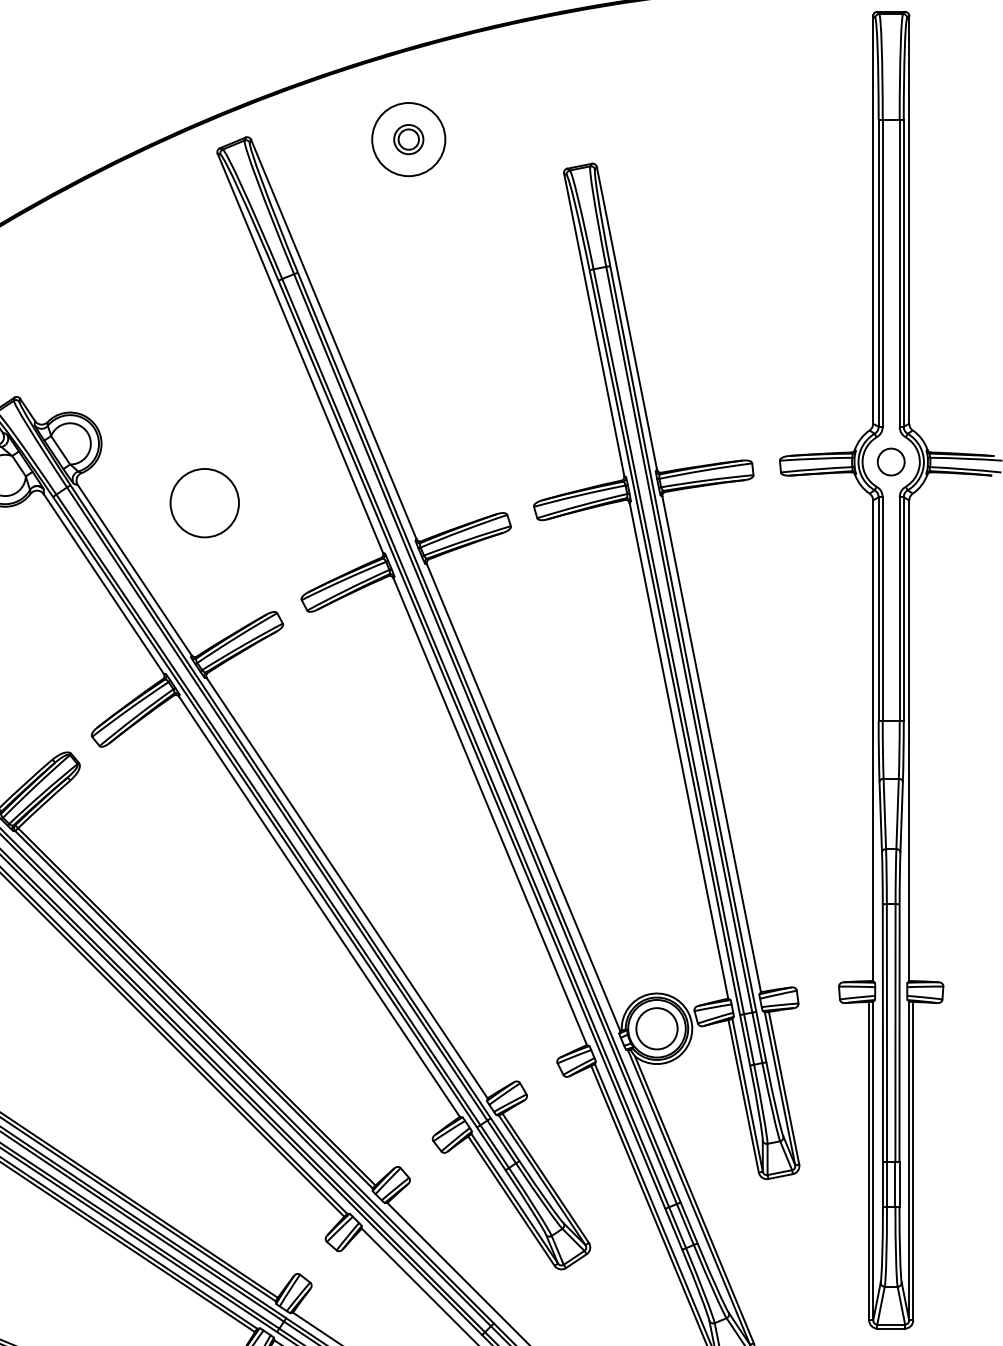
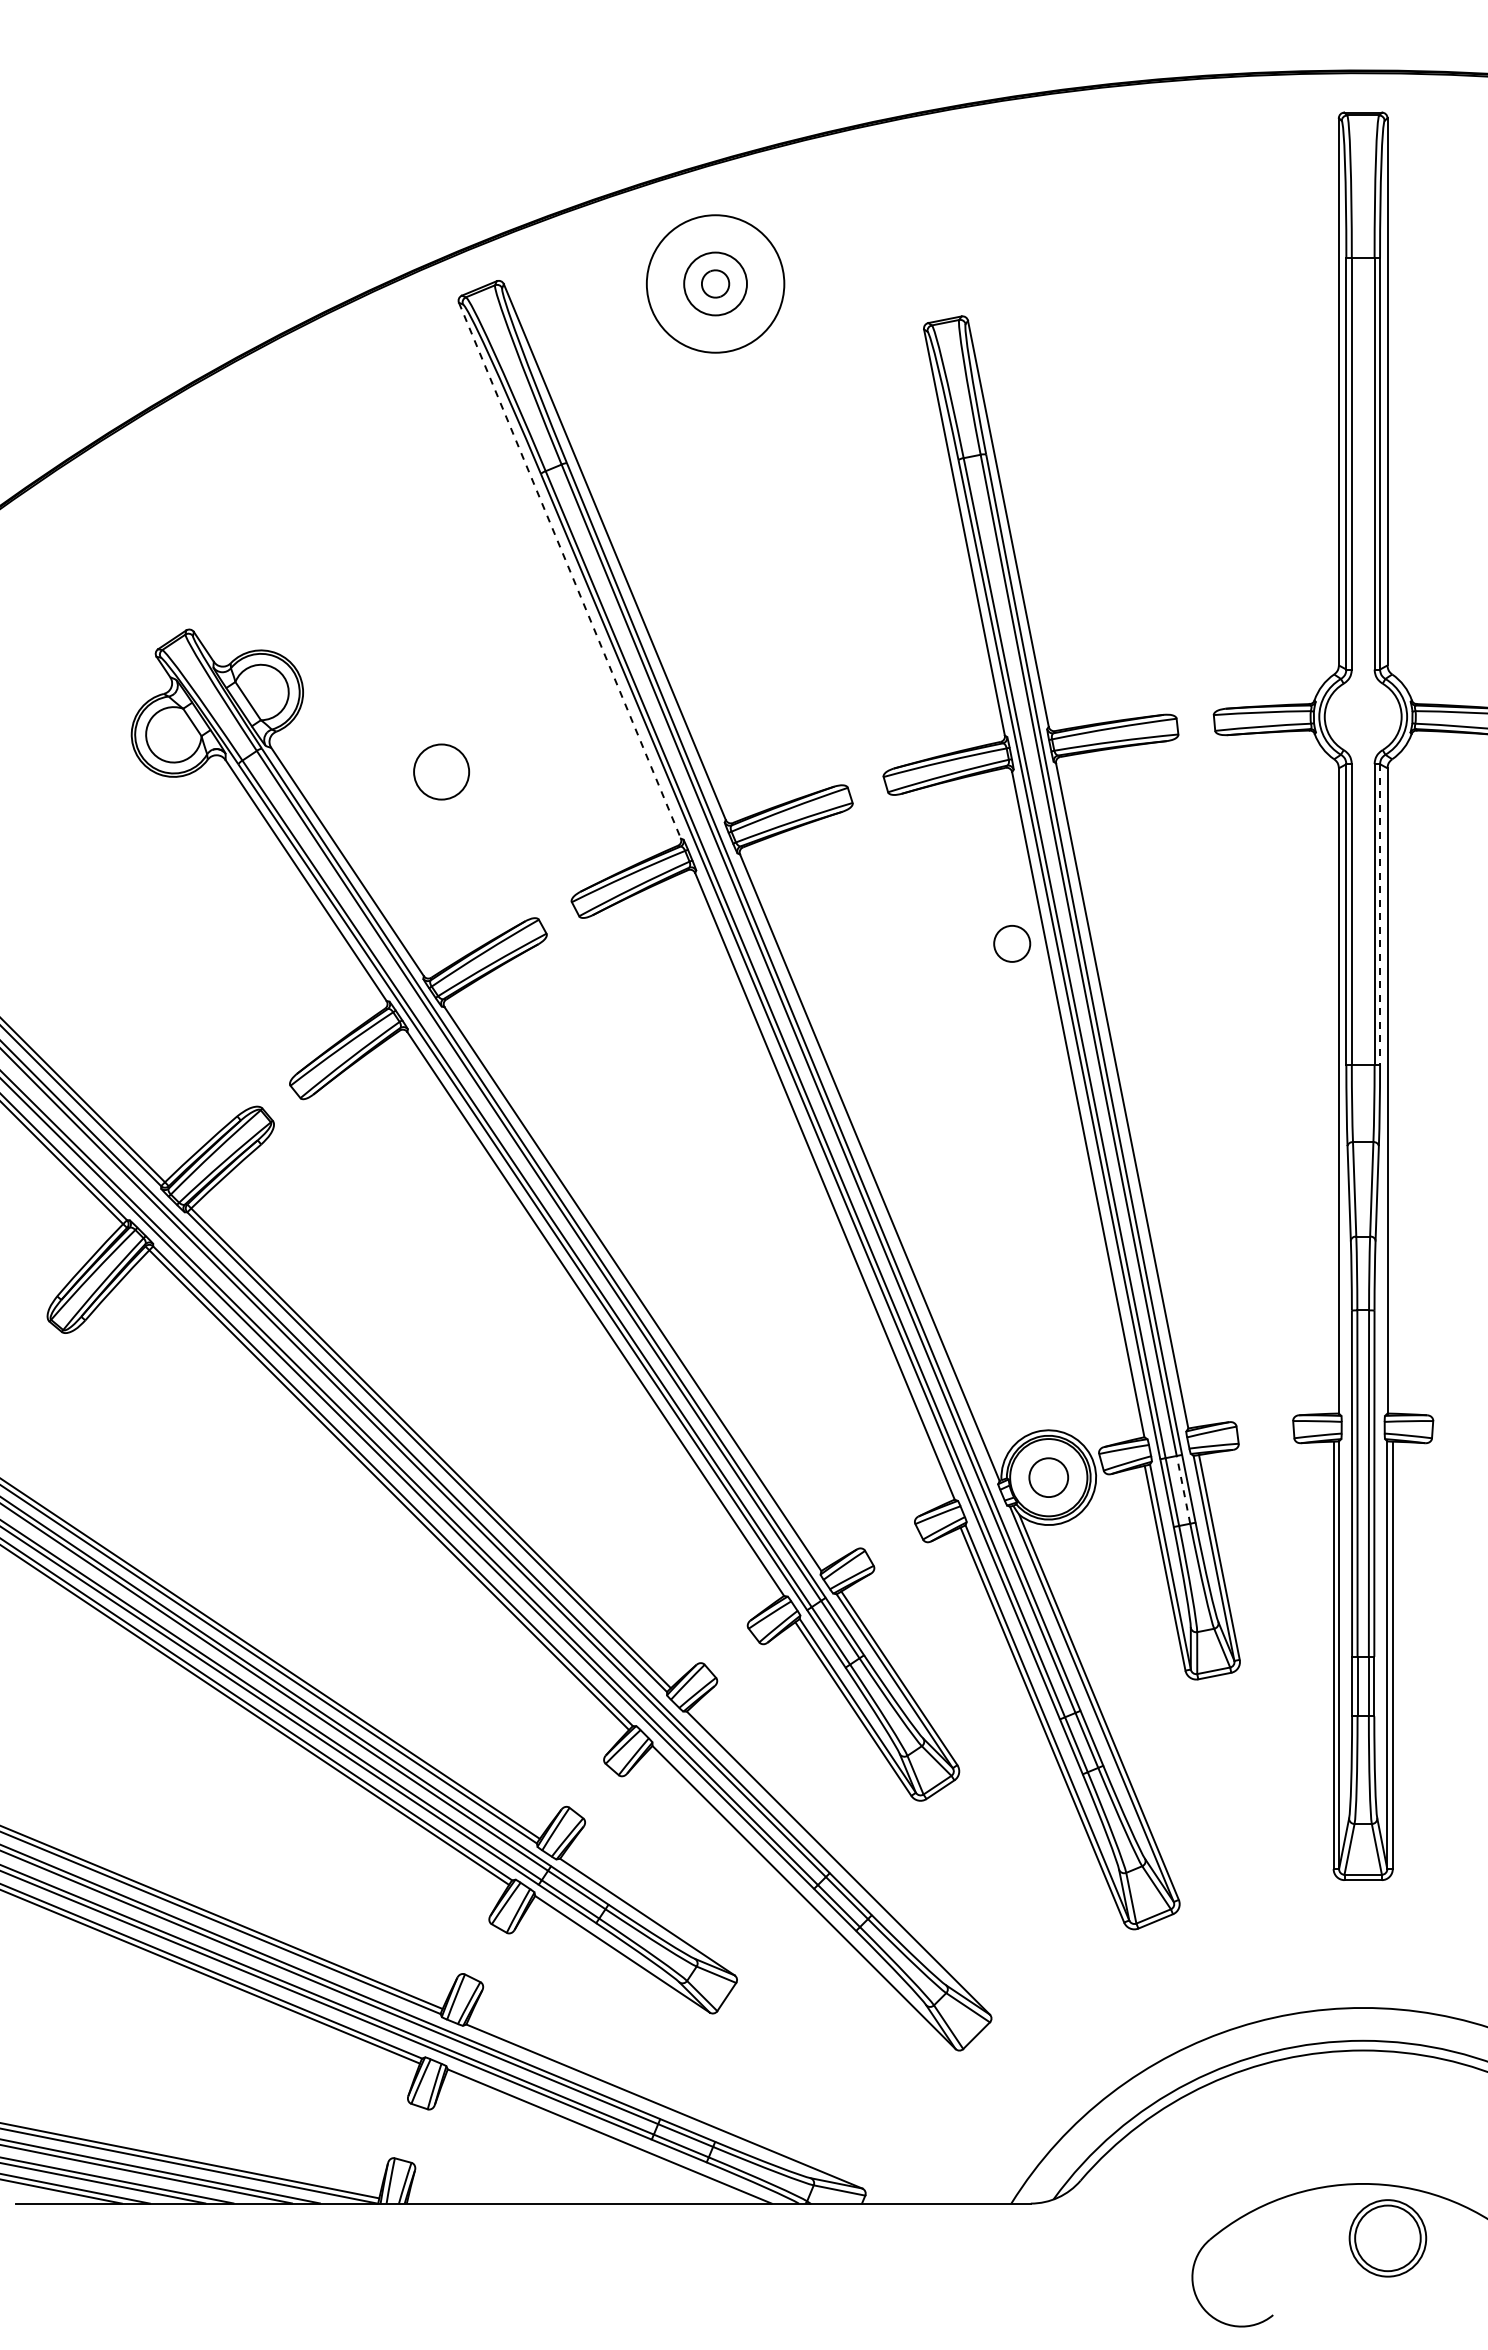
circle: (408, 139) -> (715, 283), size x1.4
circle: (408, 139) -> (715, 283), size x1.6
line: (299, 353) -> (569, 570), solid -> dashed
circle: (891, 461) -> (1012, 943), moved
circle: (204, 502) -> (441, 771), size x0.6
line: (904, 610) -> (1380, 915), solid -> dashed
circle: (656, 1028) -> (1048, 1477), size x0.7
line: (757, 1037) -> (1183, 1489), solid -> dashed

